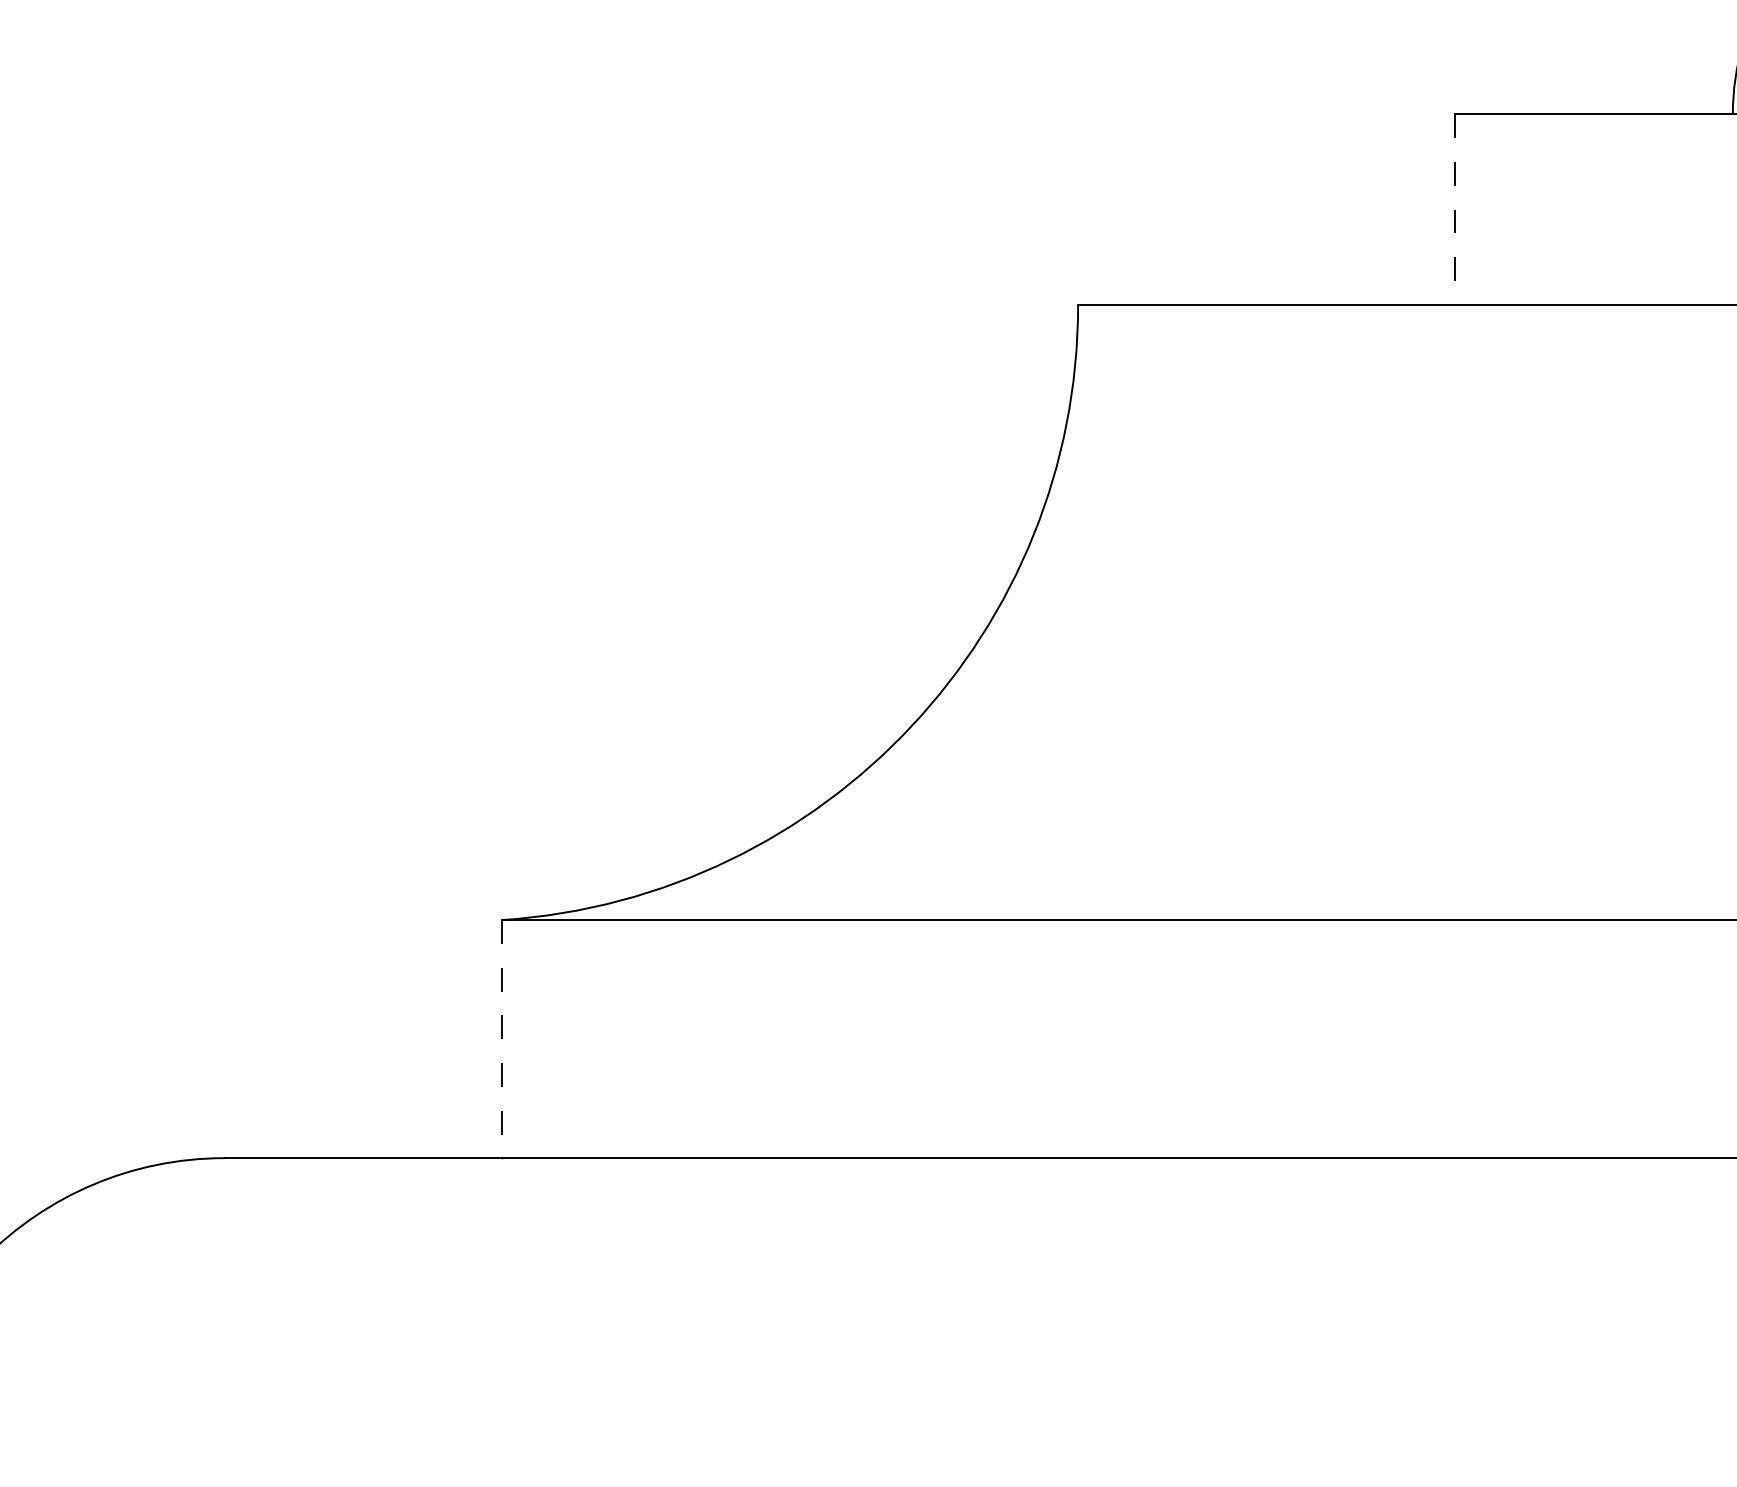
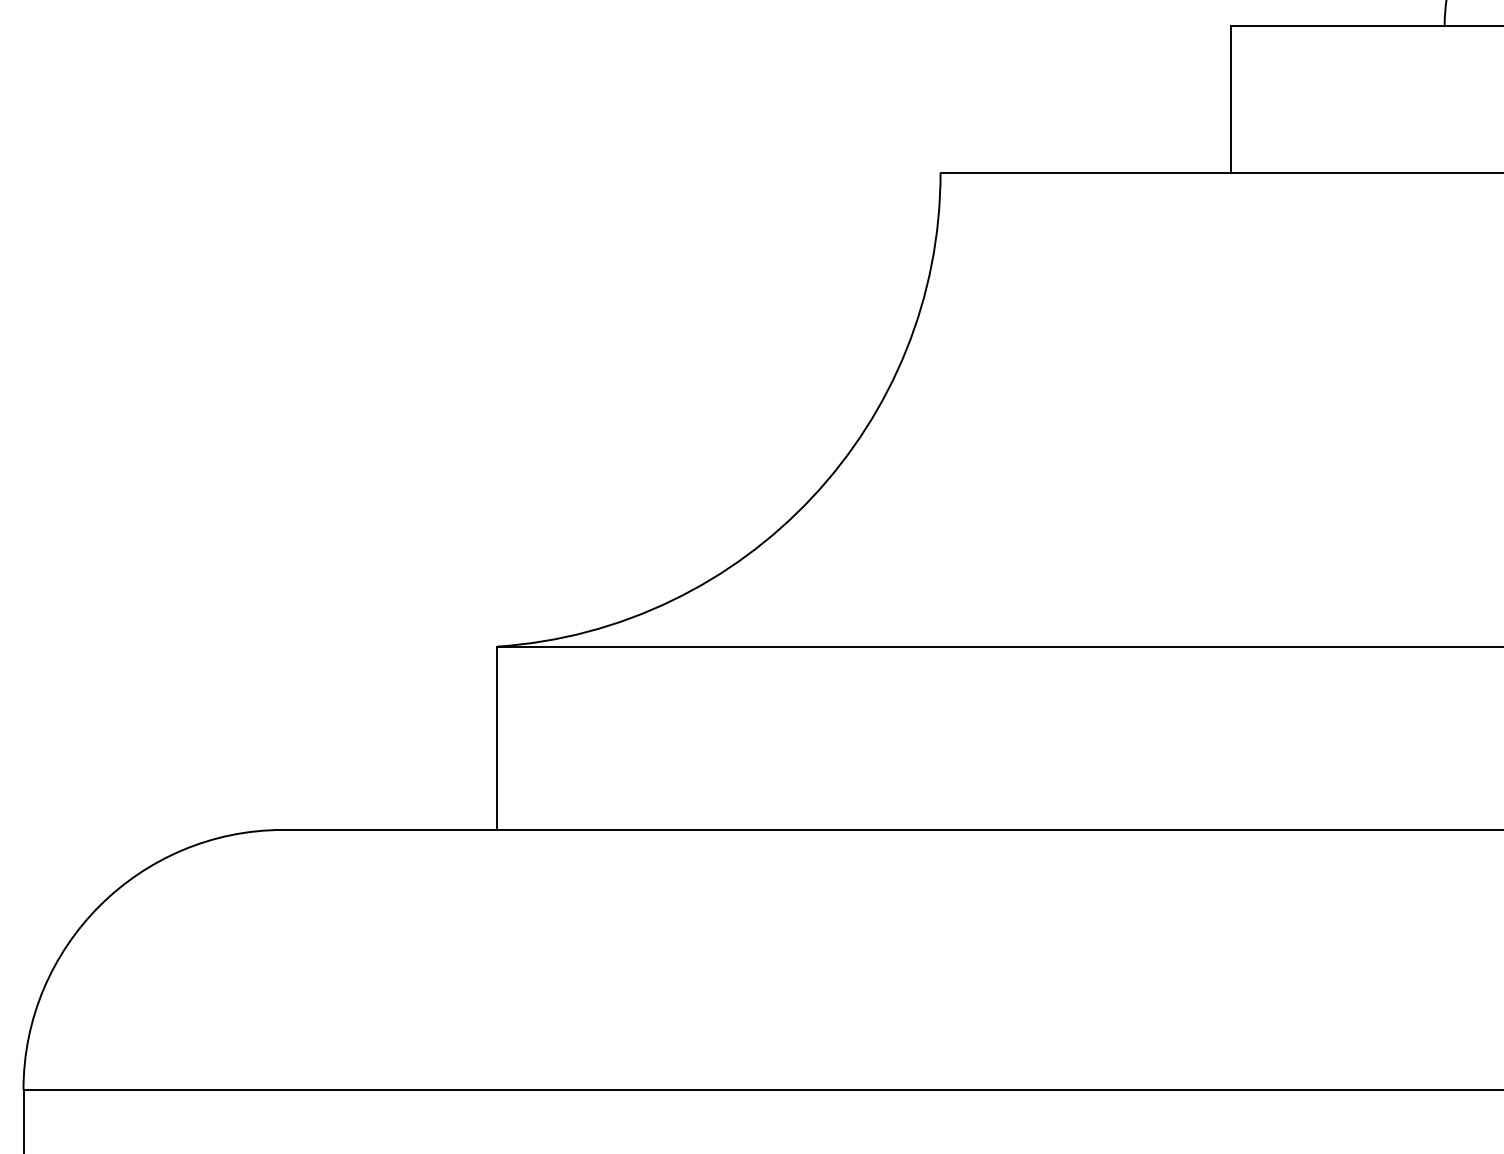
line: (1454, 210) -> (1230, 100), dashed -> solid
line: (502, 1039) -> (497, 738), dashed -> solid

